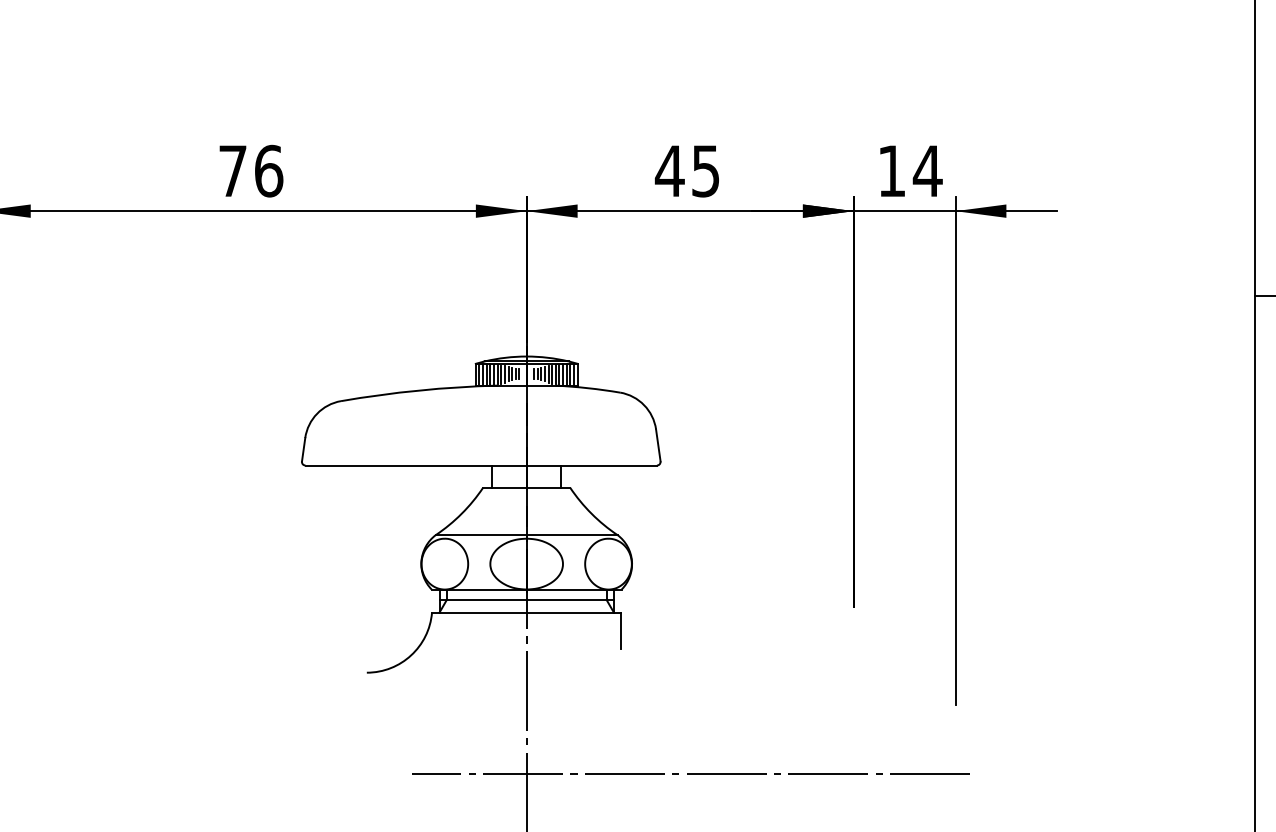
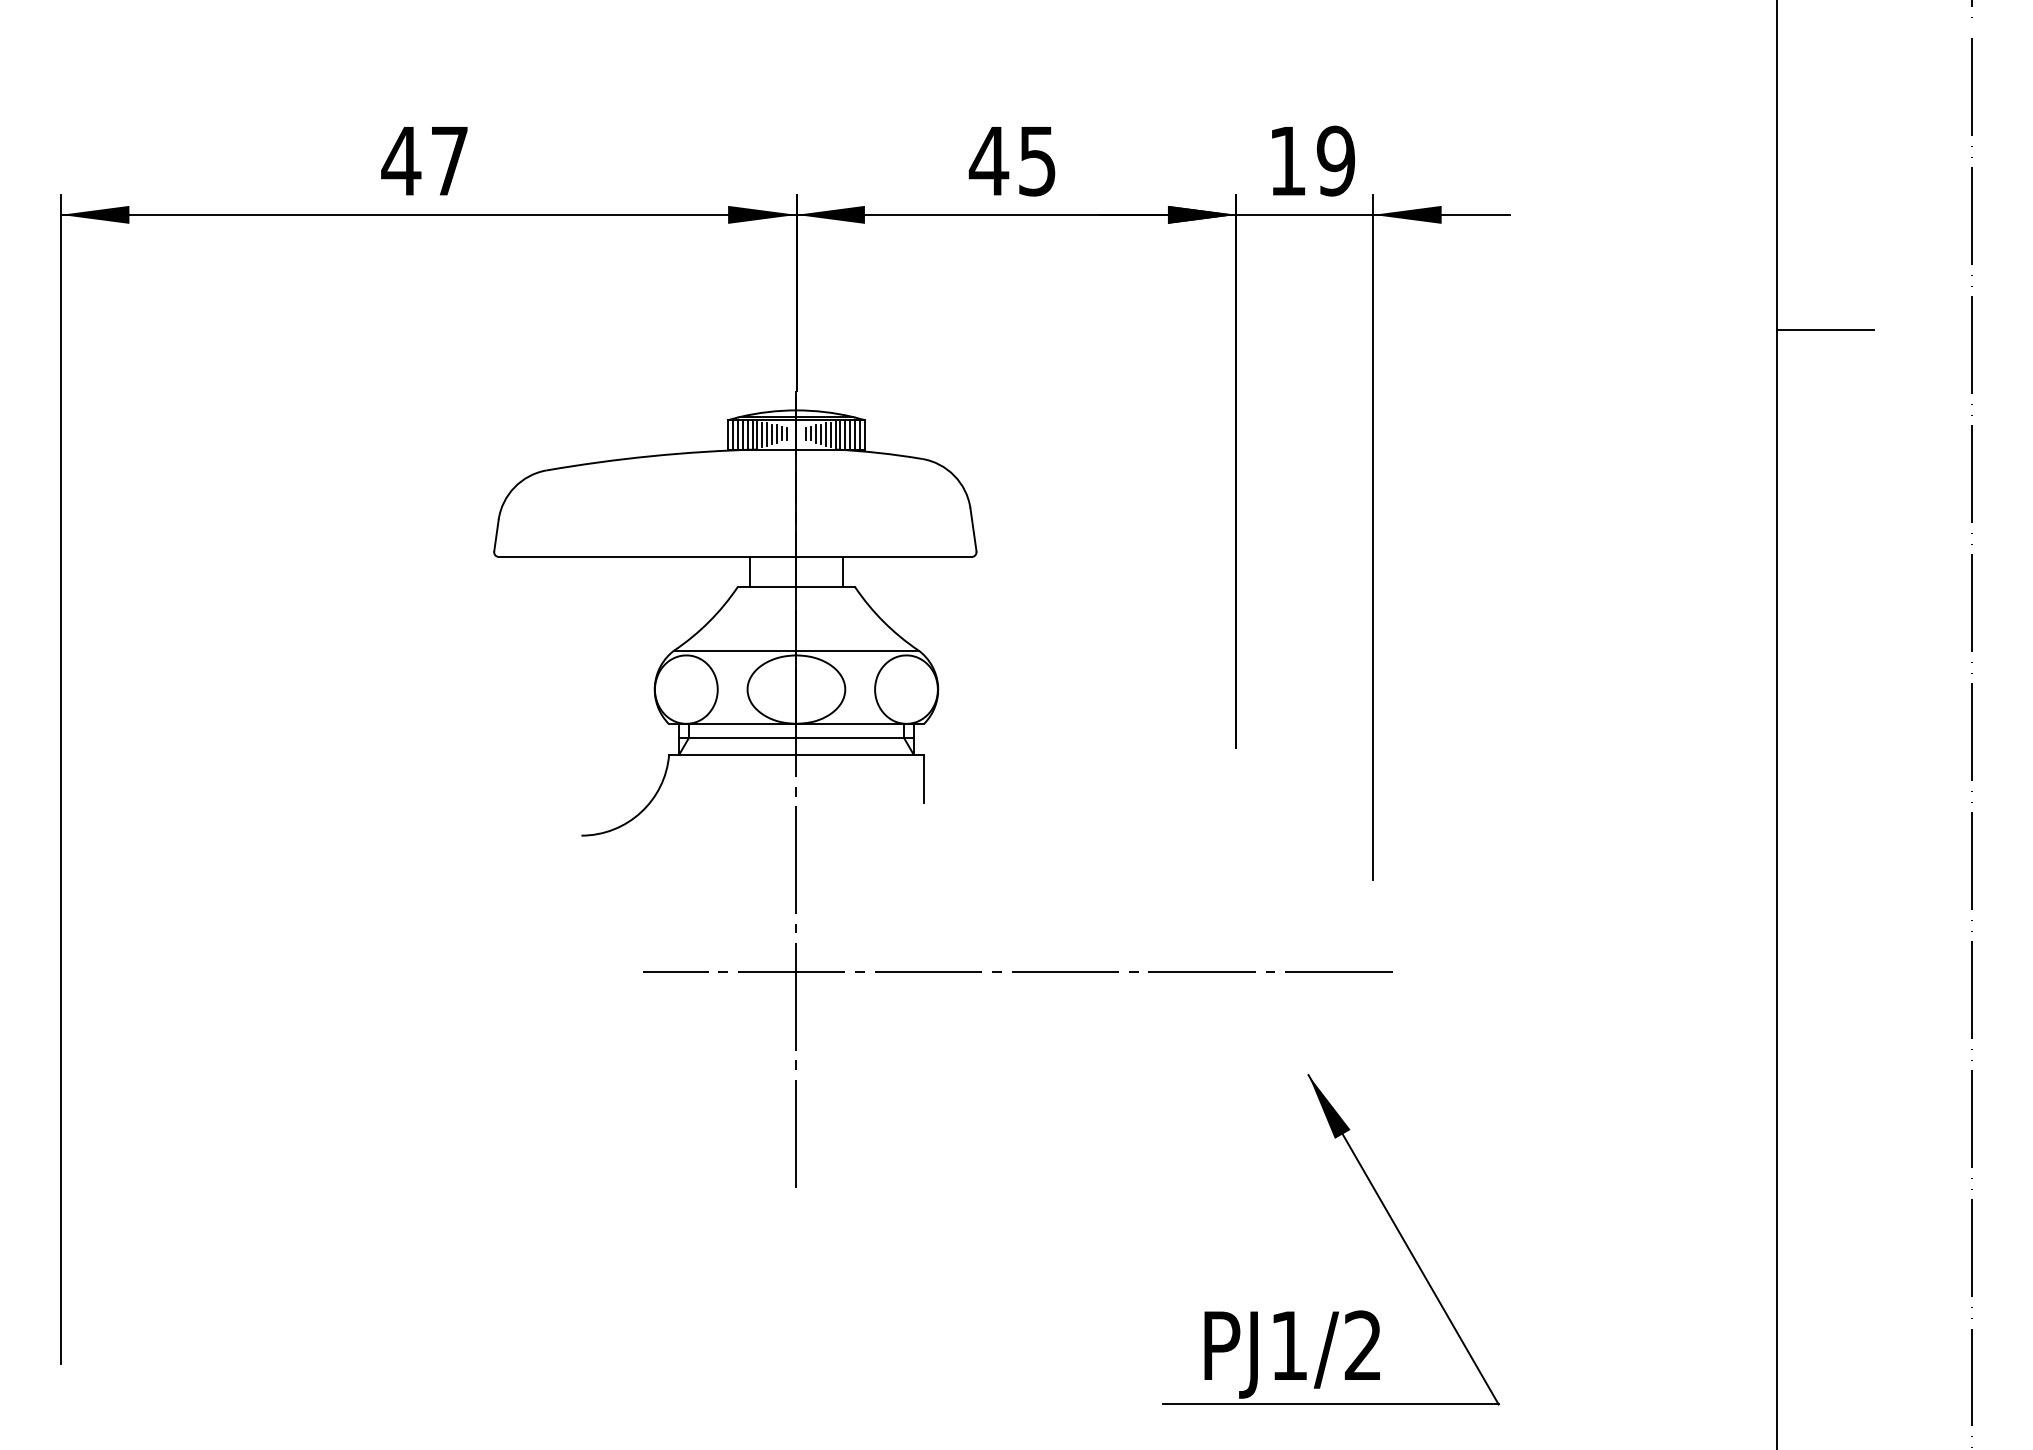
text: (250, 170) -> (425, 160), 76 -> 47
text: (927, 170) -> (1335, 160), 14 -> 19

